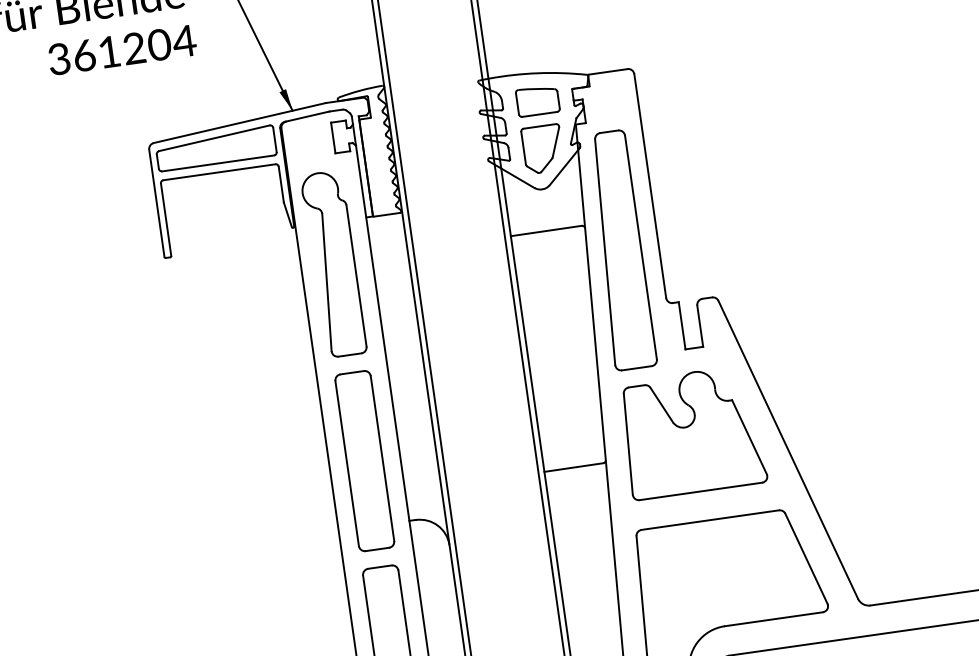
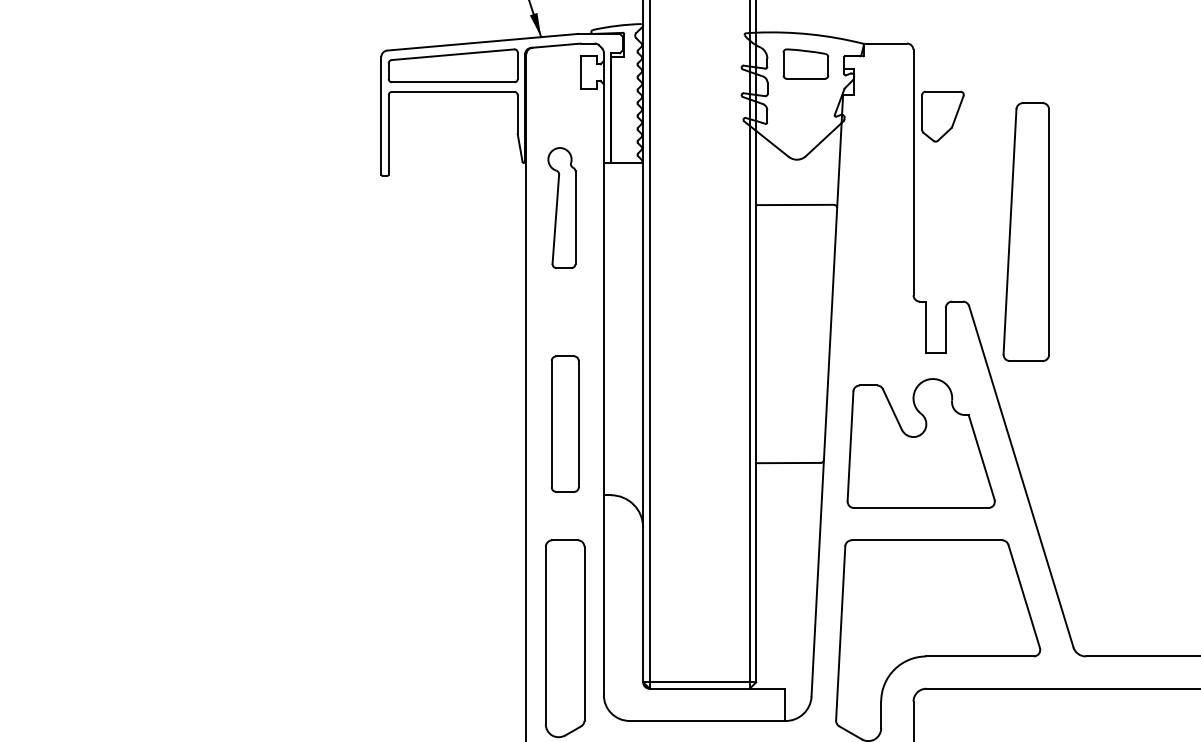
part: (542, 149) -> (942, 116), moved
part: (619, 250) -> (1025, 231), moved
part: (333, 263) -> (561, 207), size x0.6
part: (365, 460) -> (565, 423), size x0.7

